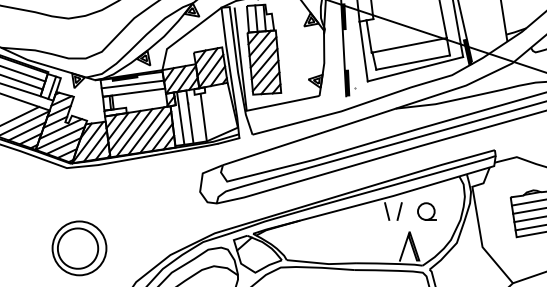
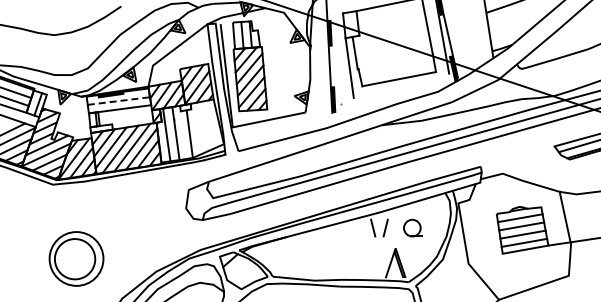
line: (409, 44) -> (395, 61), removed
line: (415, 68) -> (401, 85), removed
line: (133, 84) -> (119, 101), solid -> dashed
part: (79, 247) -> (76, 258), moved

